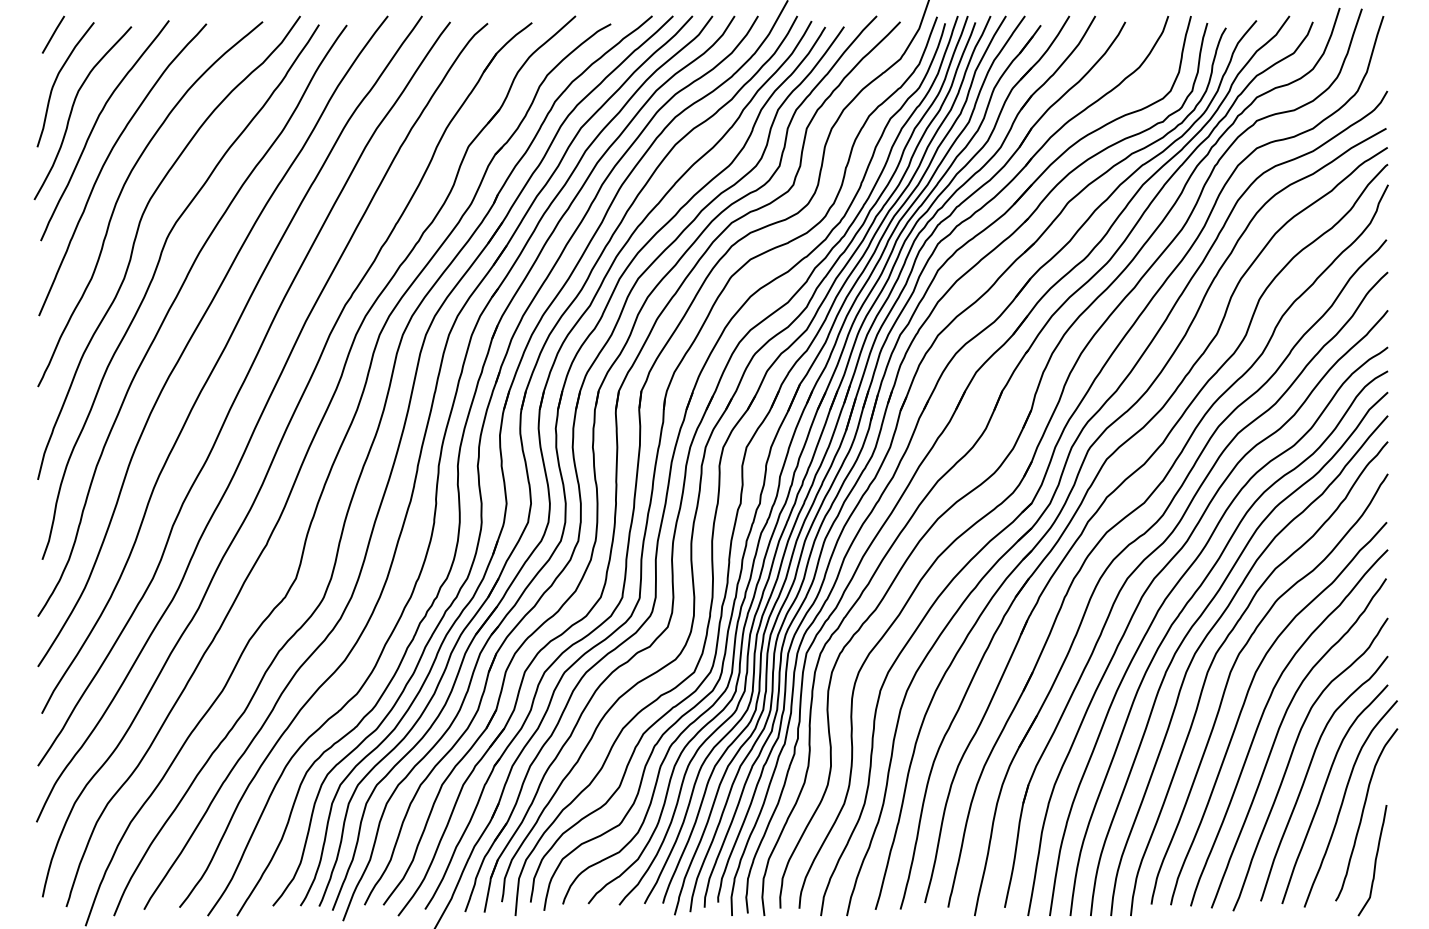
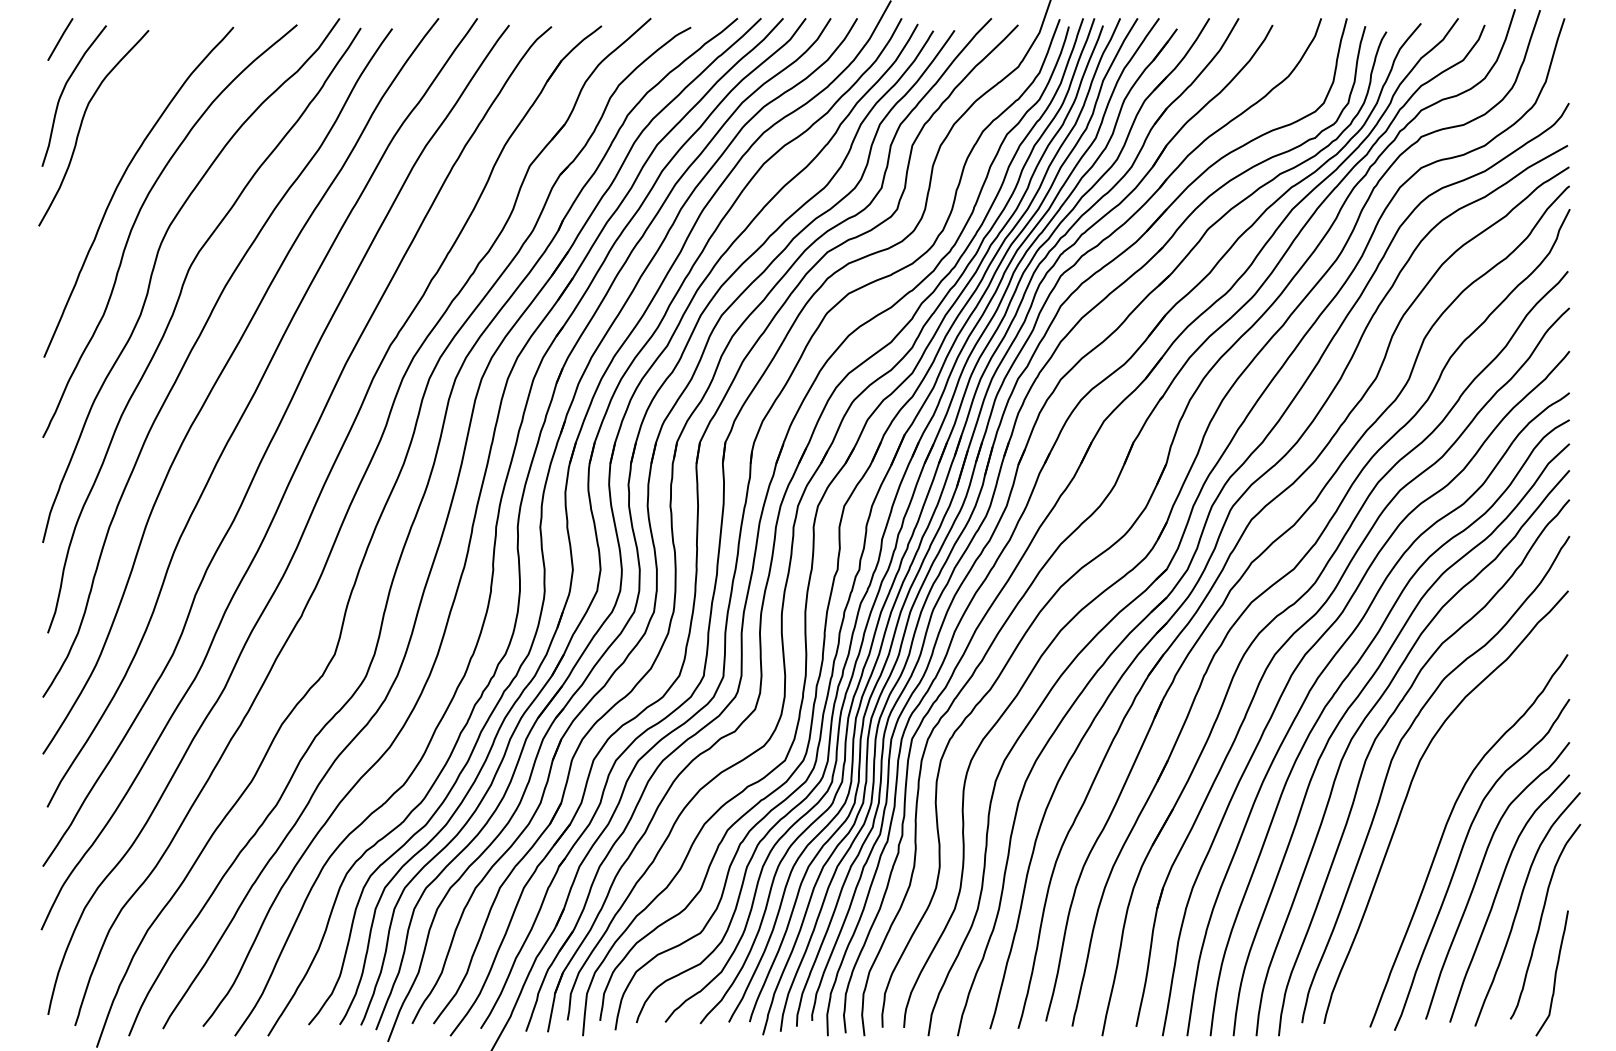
curve: (95, 125) -> (107, 142), removed
curve: (1263, 715) -> (1428, 809), removed

